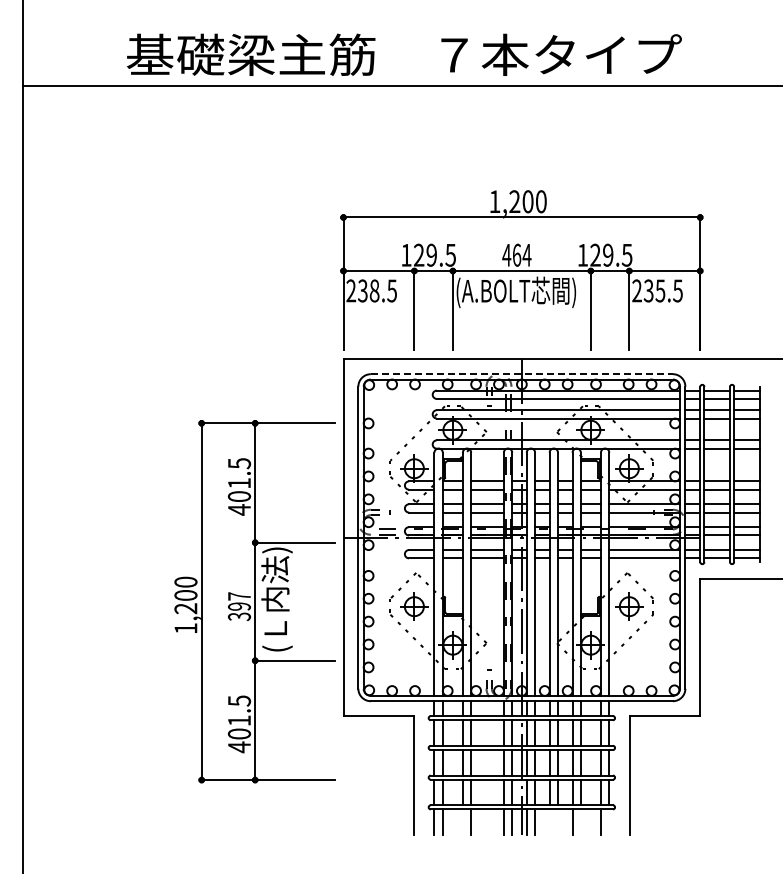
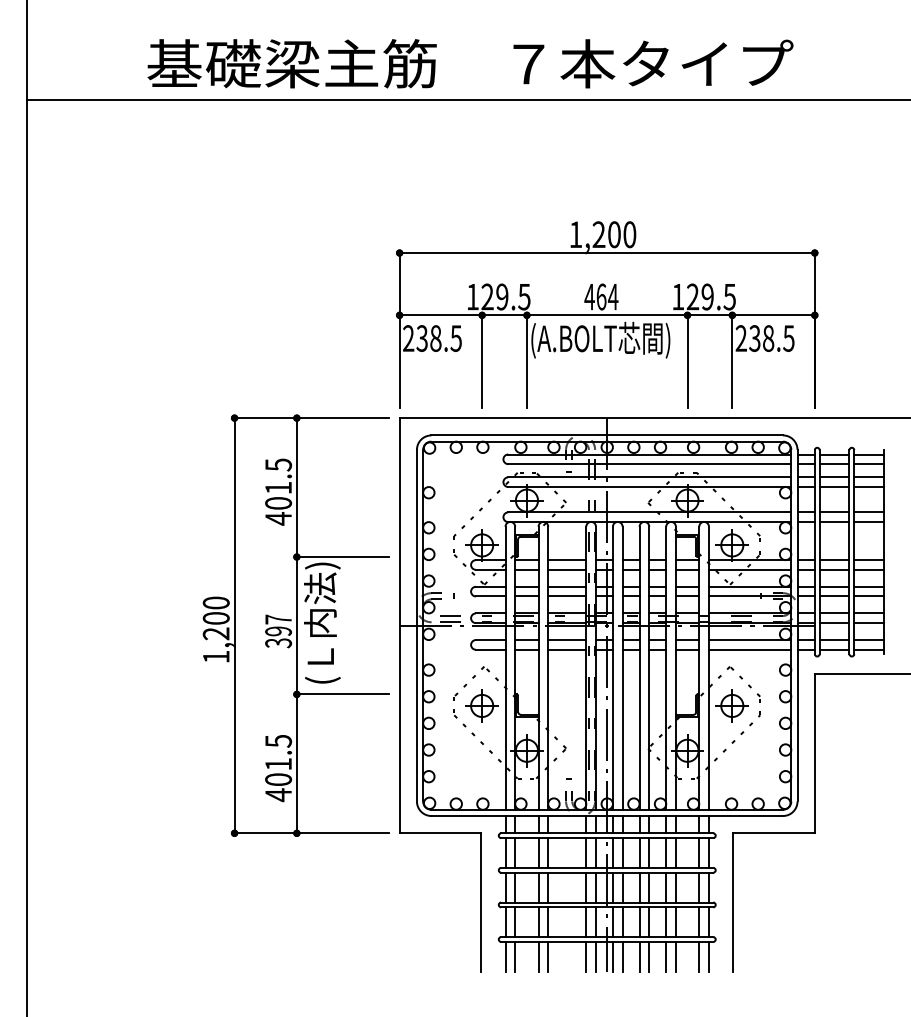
text: (660, 290) -> (768, 338), 235.5 -> 238.5
line: (522, 374) -> (607, 435), dashed -> solid
part: (254, 601) -> (296, 625), moved
line: (462, 822) -> (538, 957), added
line: (549, 822) -> (639, 957), added
line: (558, 822) -> (649, 957), added
line: (580, 822) -> (675, 957), added
line: (609, 822) -> (709, 957), added

